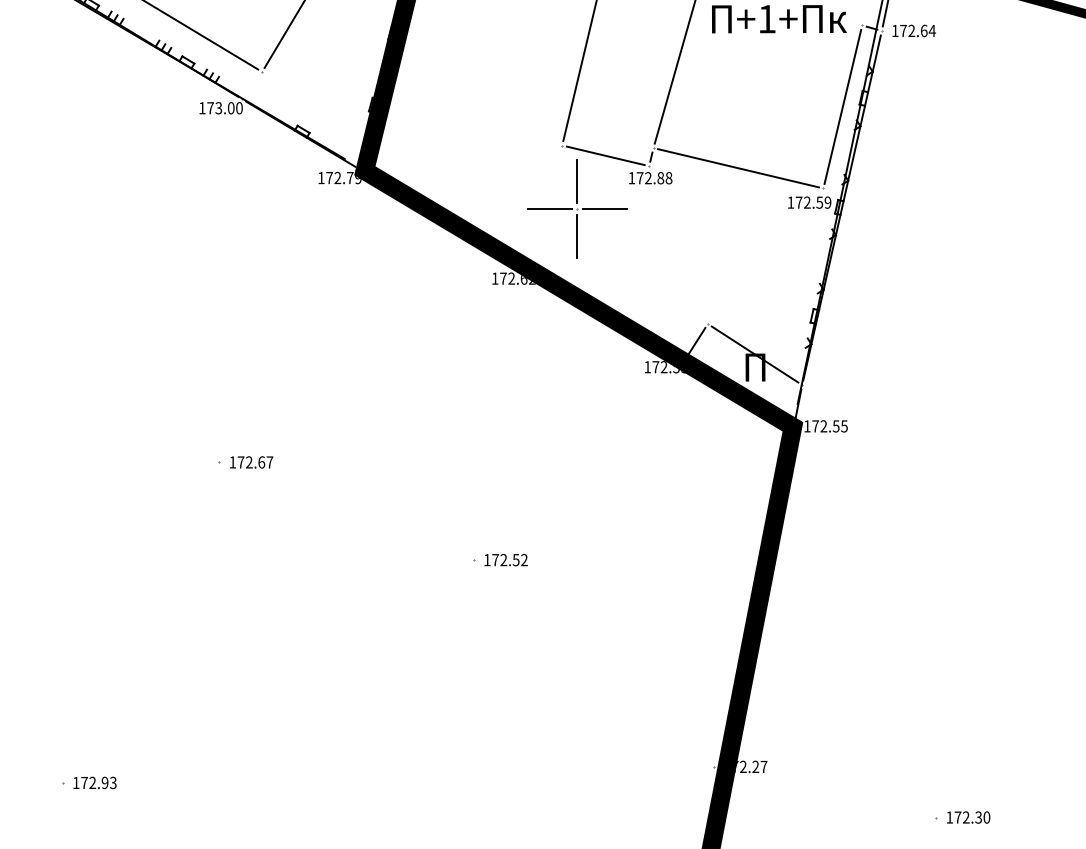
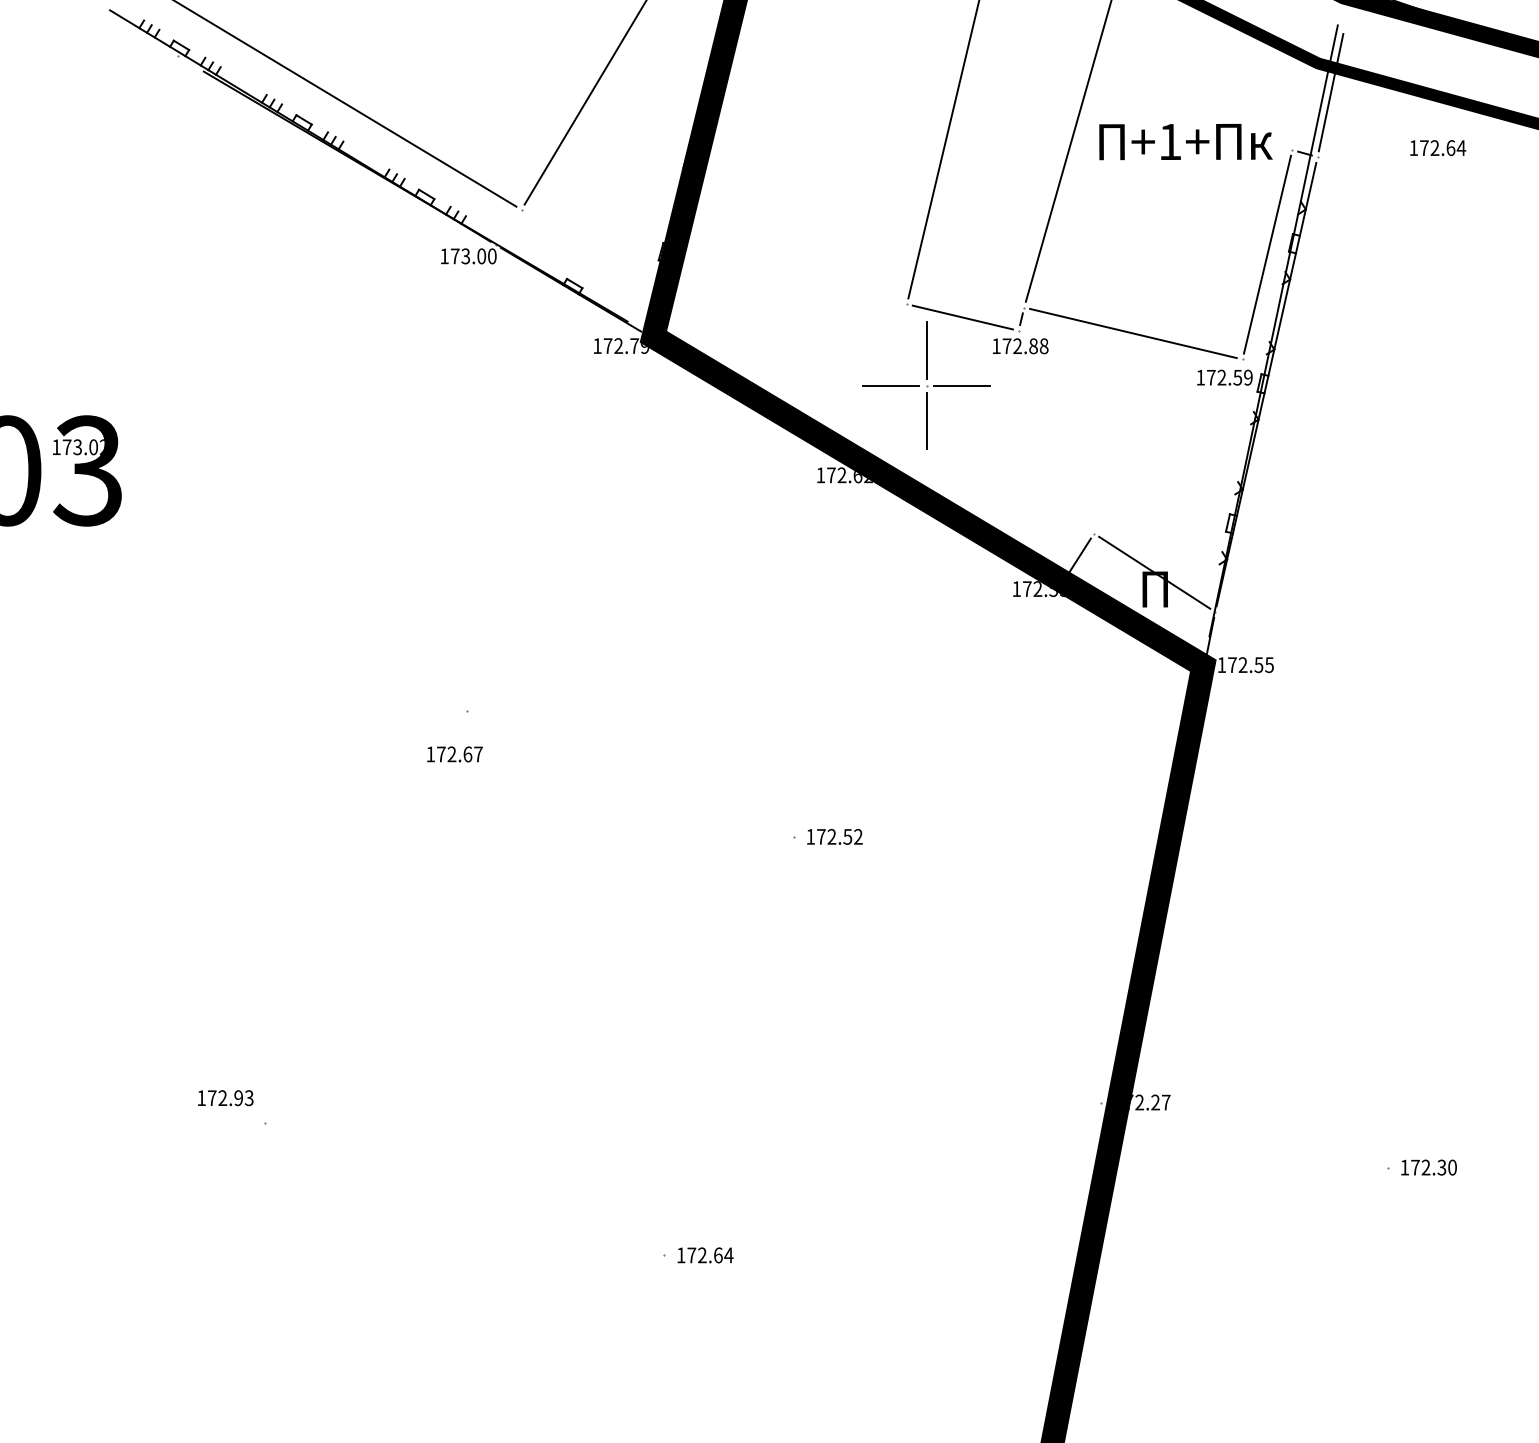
text: (914, 31) -> (1438, 148), moved
text: (251, 462) -> (454, 754), moved
text: (94, 783) -> (225, 1098), moved

